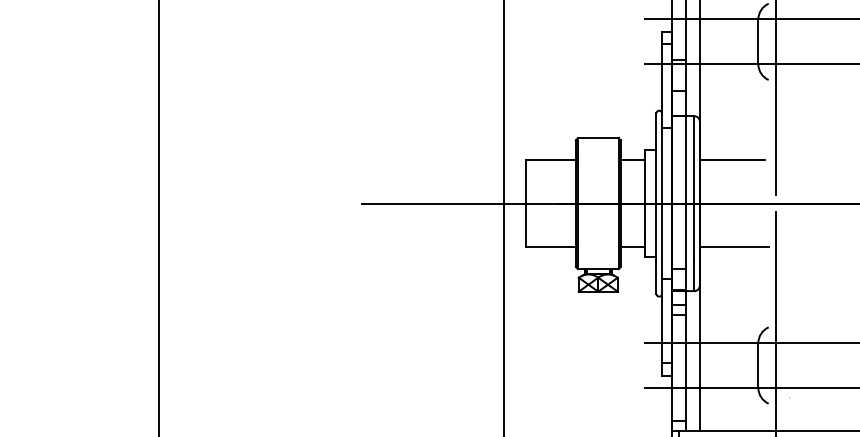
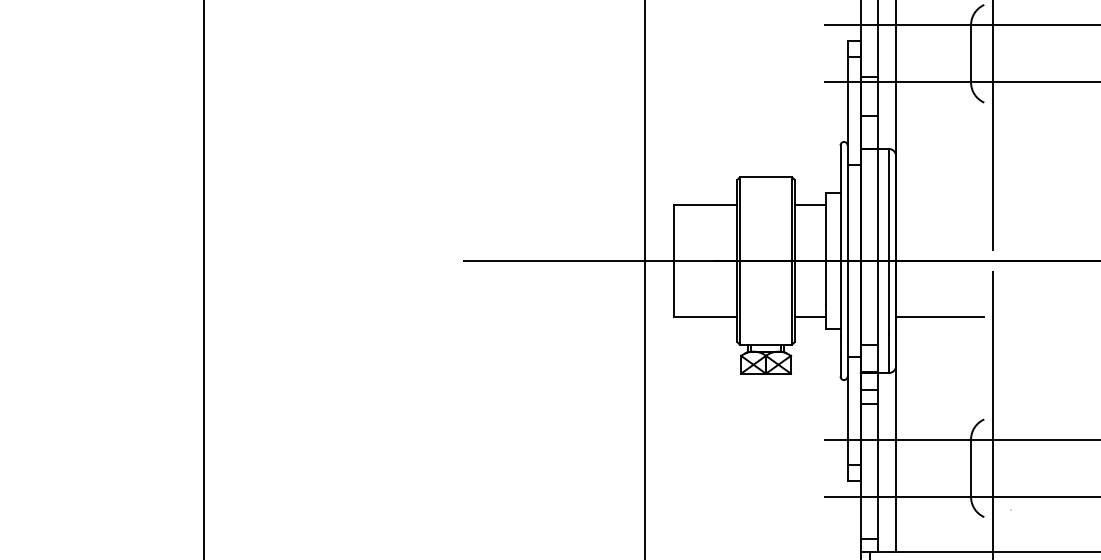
line: (731, 159) -> (936, 204), removed

